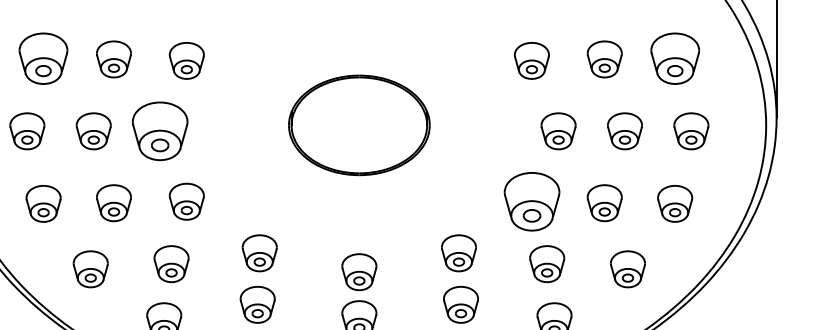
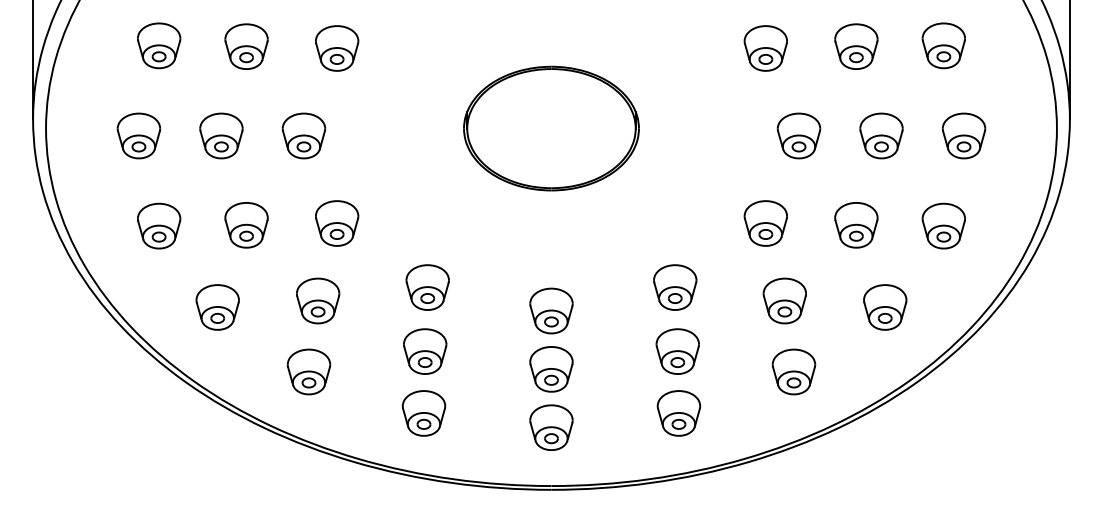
part: (43, 58) -> (159, 45), size x0.71
part: (674, 58) -> (943, 45), size x0.71
part: (159, 130) -> (303, 135), size x0.62
part: (531, 201) -> (765, 223), size x0.62

